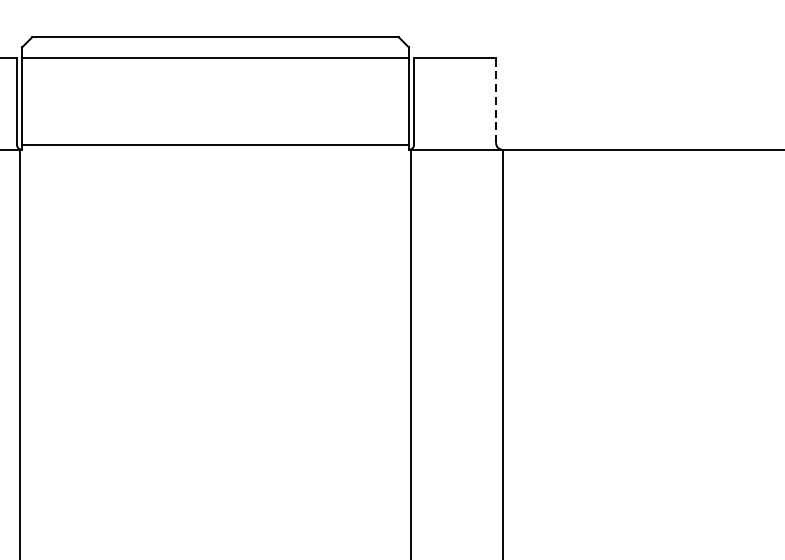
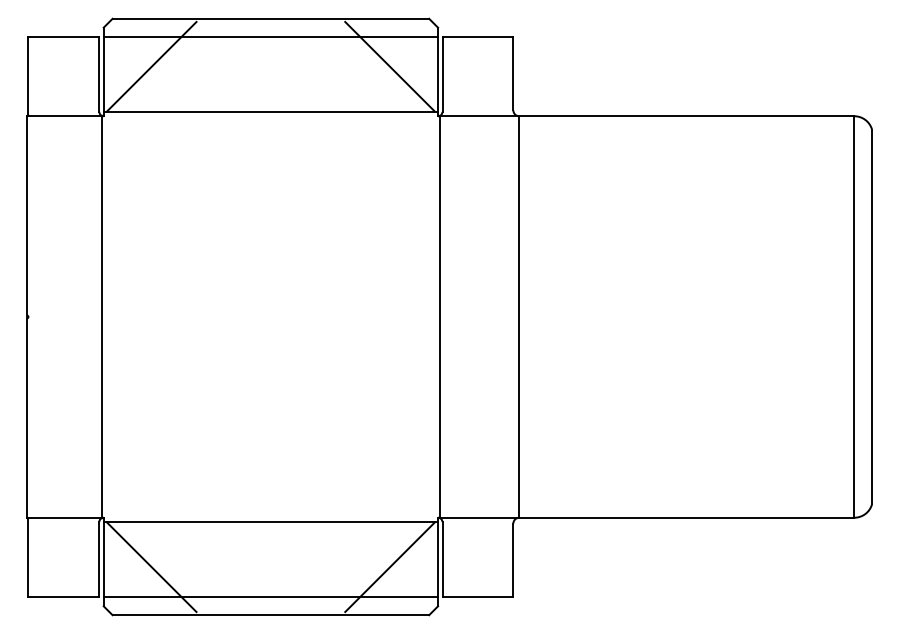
line: (77, 92) -> (151, 66), added
line: (352, 92) -> (389, 66), added
line: (496, 100) -> (513, 73), dashed -> solid

